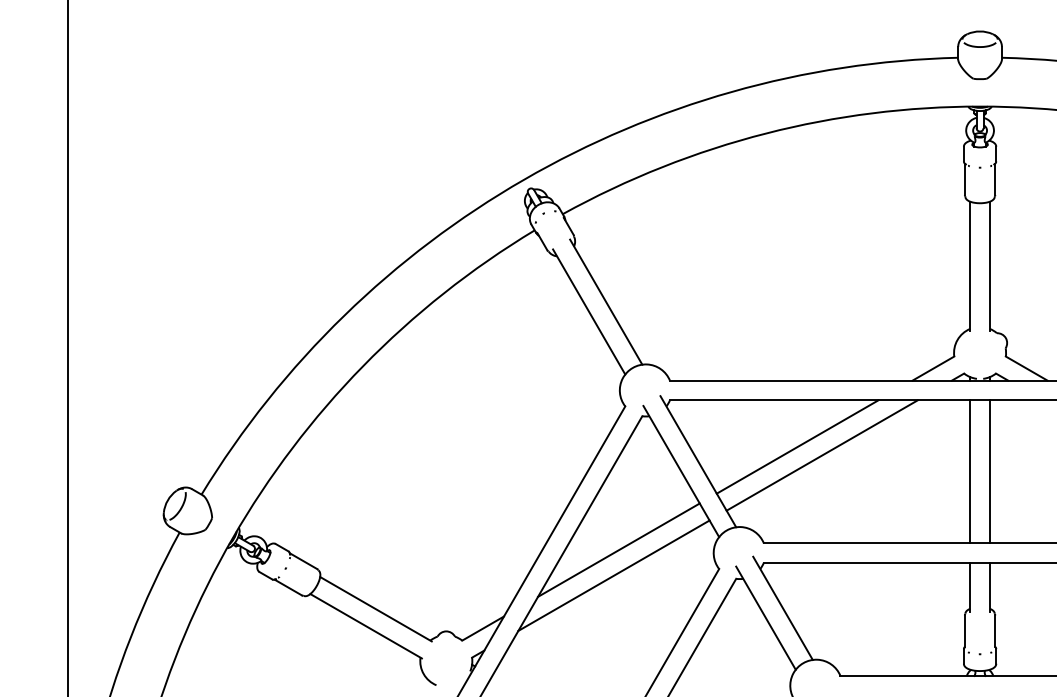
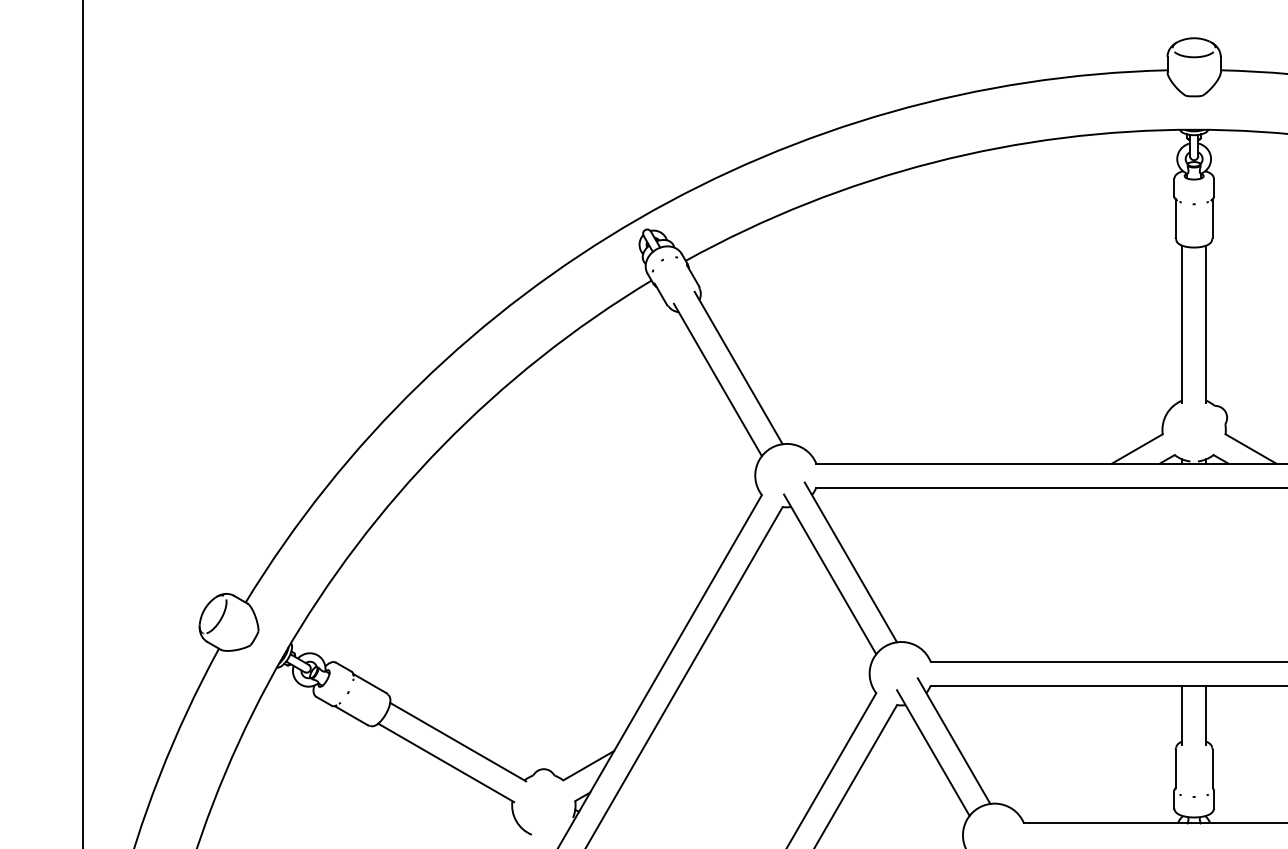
line: (797, 446) -> (971, 543), removed
line: (821, 455) -> (1000, 554), removed
line: (970, 471) -> (1182, 574), removed
line: (989, 471) -> (1205, 574), removed
line: (618, 549) -> (753, 669), removed
line: (613, 575) -> (747, 701), removed

